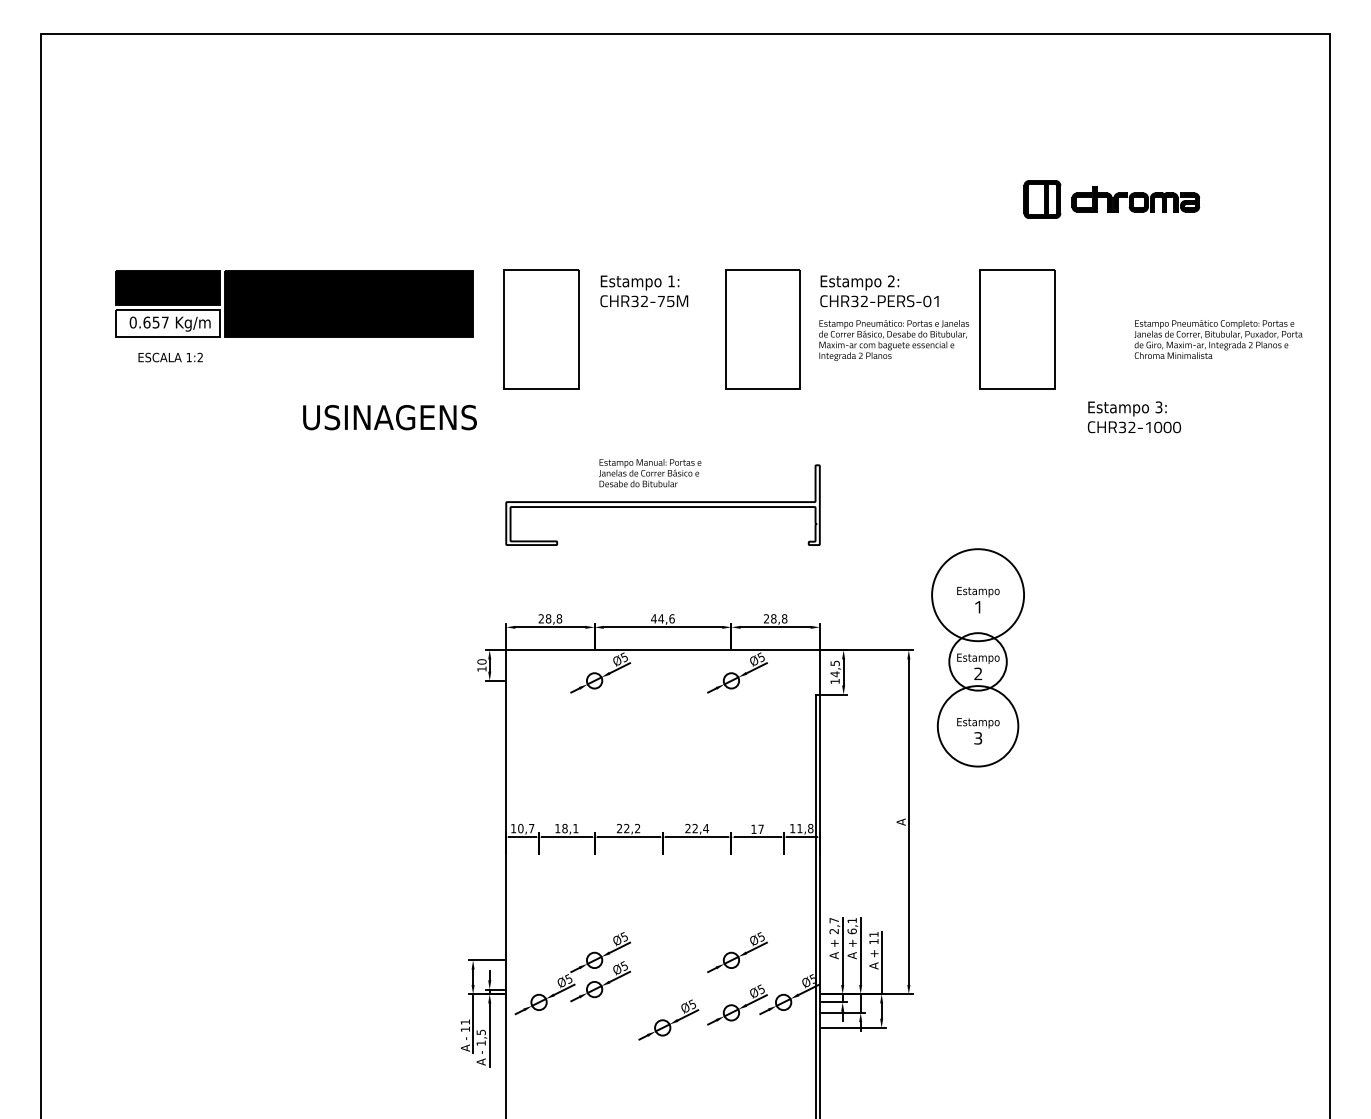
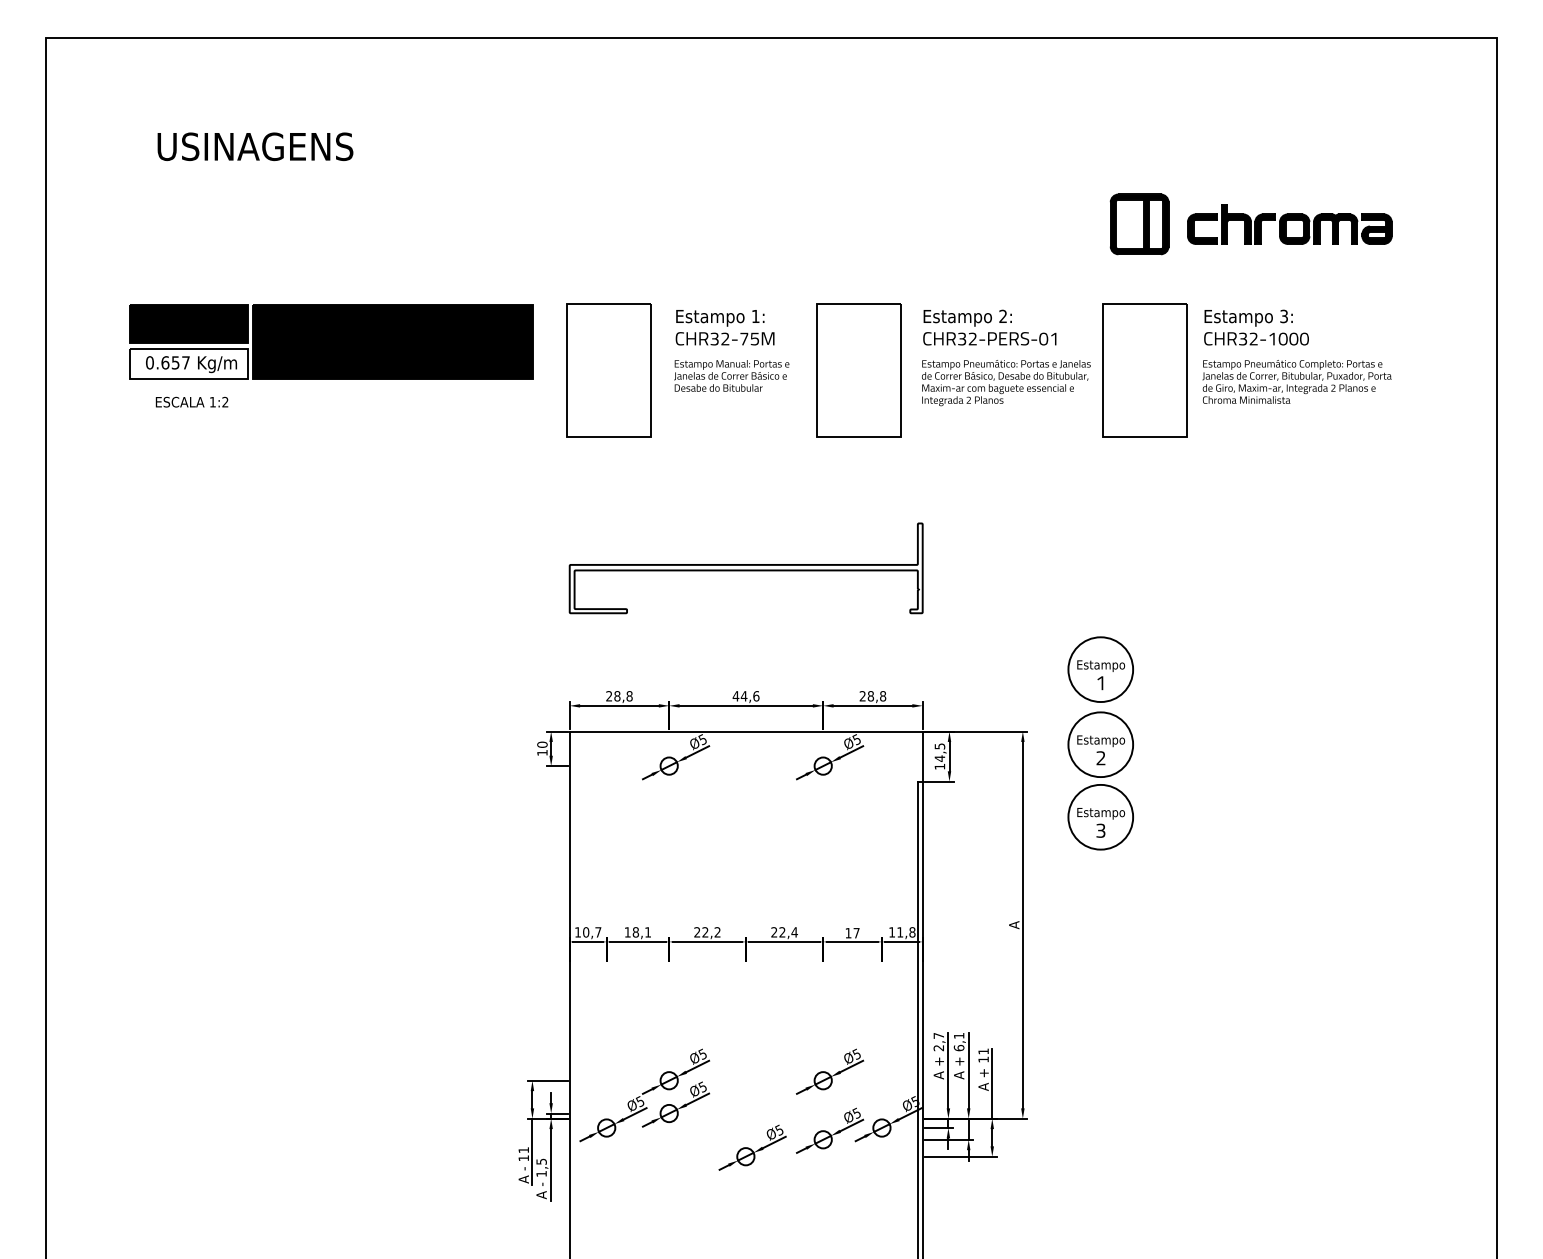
part: (1111, 199) -> (1250, 224), size x1.43
text: (1218, 339) -> (1297, 381), moved
text: (389, 417) -> (254, 146), moved
text: (1134, 417) -> (1256, 327), moved
text: (650, 473) -> (732, 376), moved
circle: (977, 594) -> (1100, 668), size x0.62
circle: (977, 726) -> (1100, 817), size x0.71

